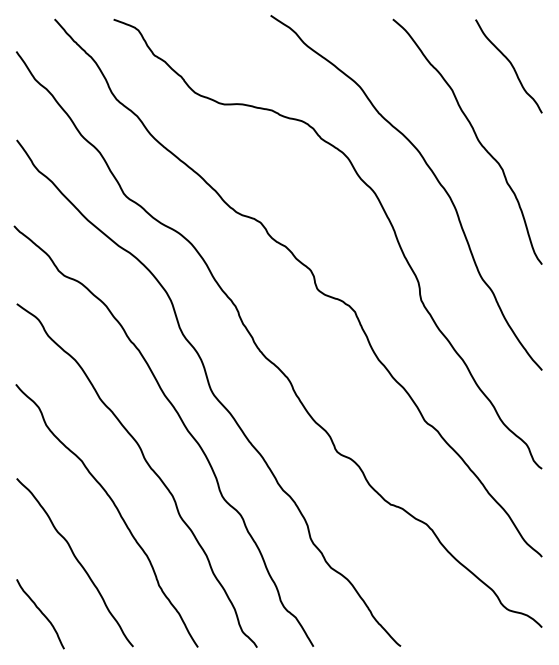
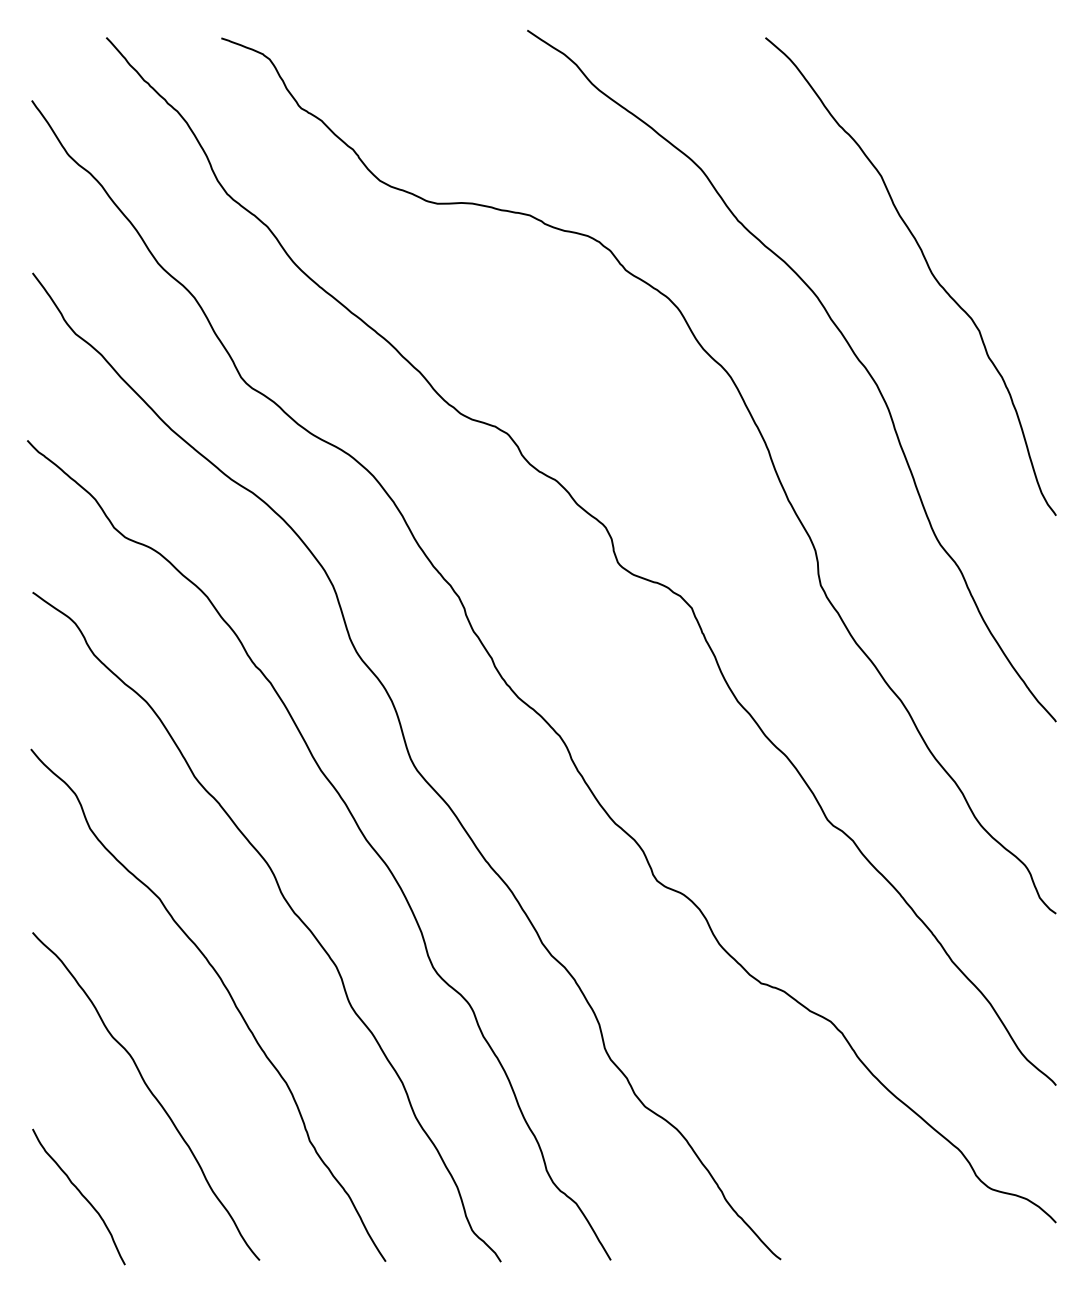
curve: (510, 64) -> (994, 125), removed

